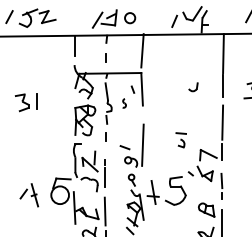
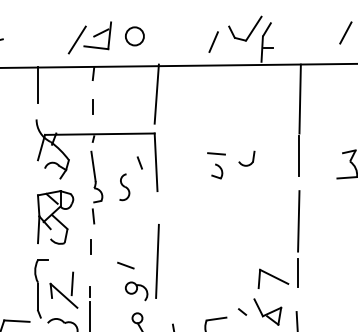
part: (124, 103) -> (124, 187), size x1.67
part: (180, 140) -> (215, 166), moved

